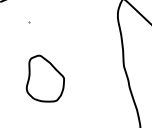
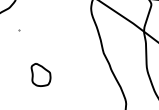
part: (45, 78) -> (40, 74), size x0.6

